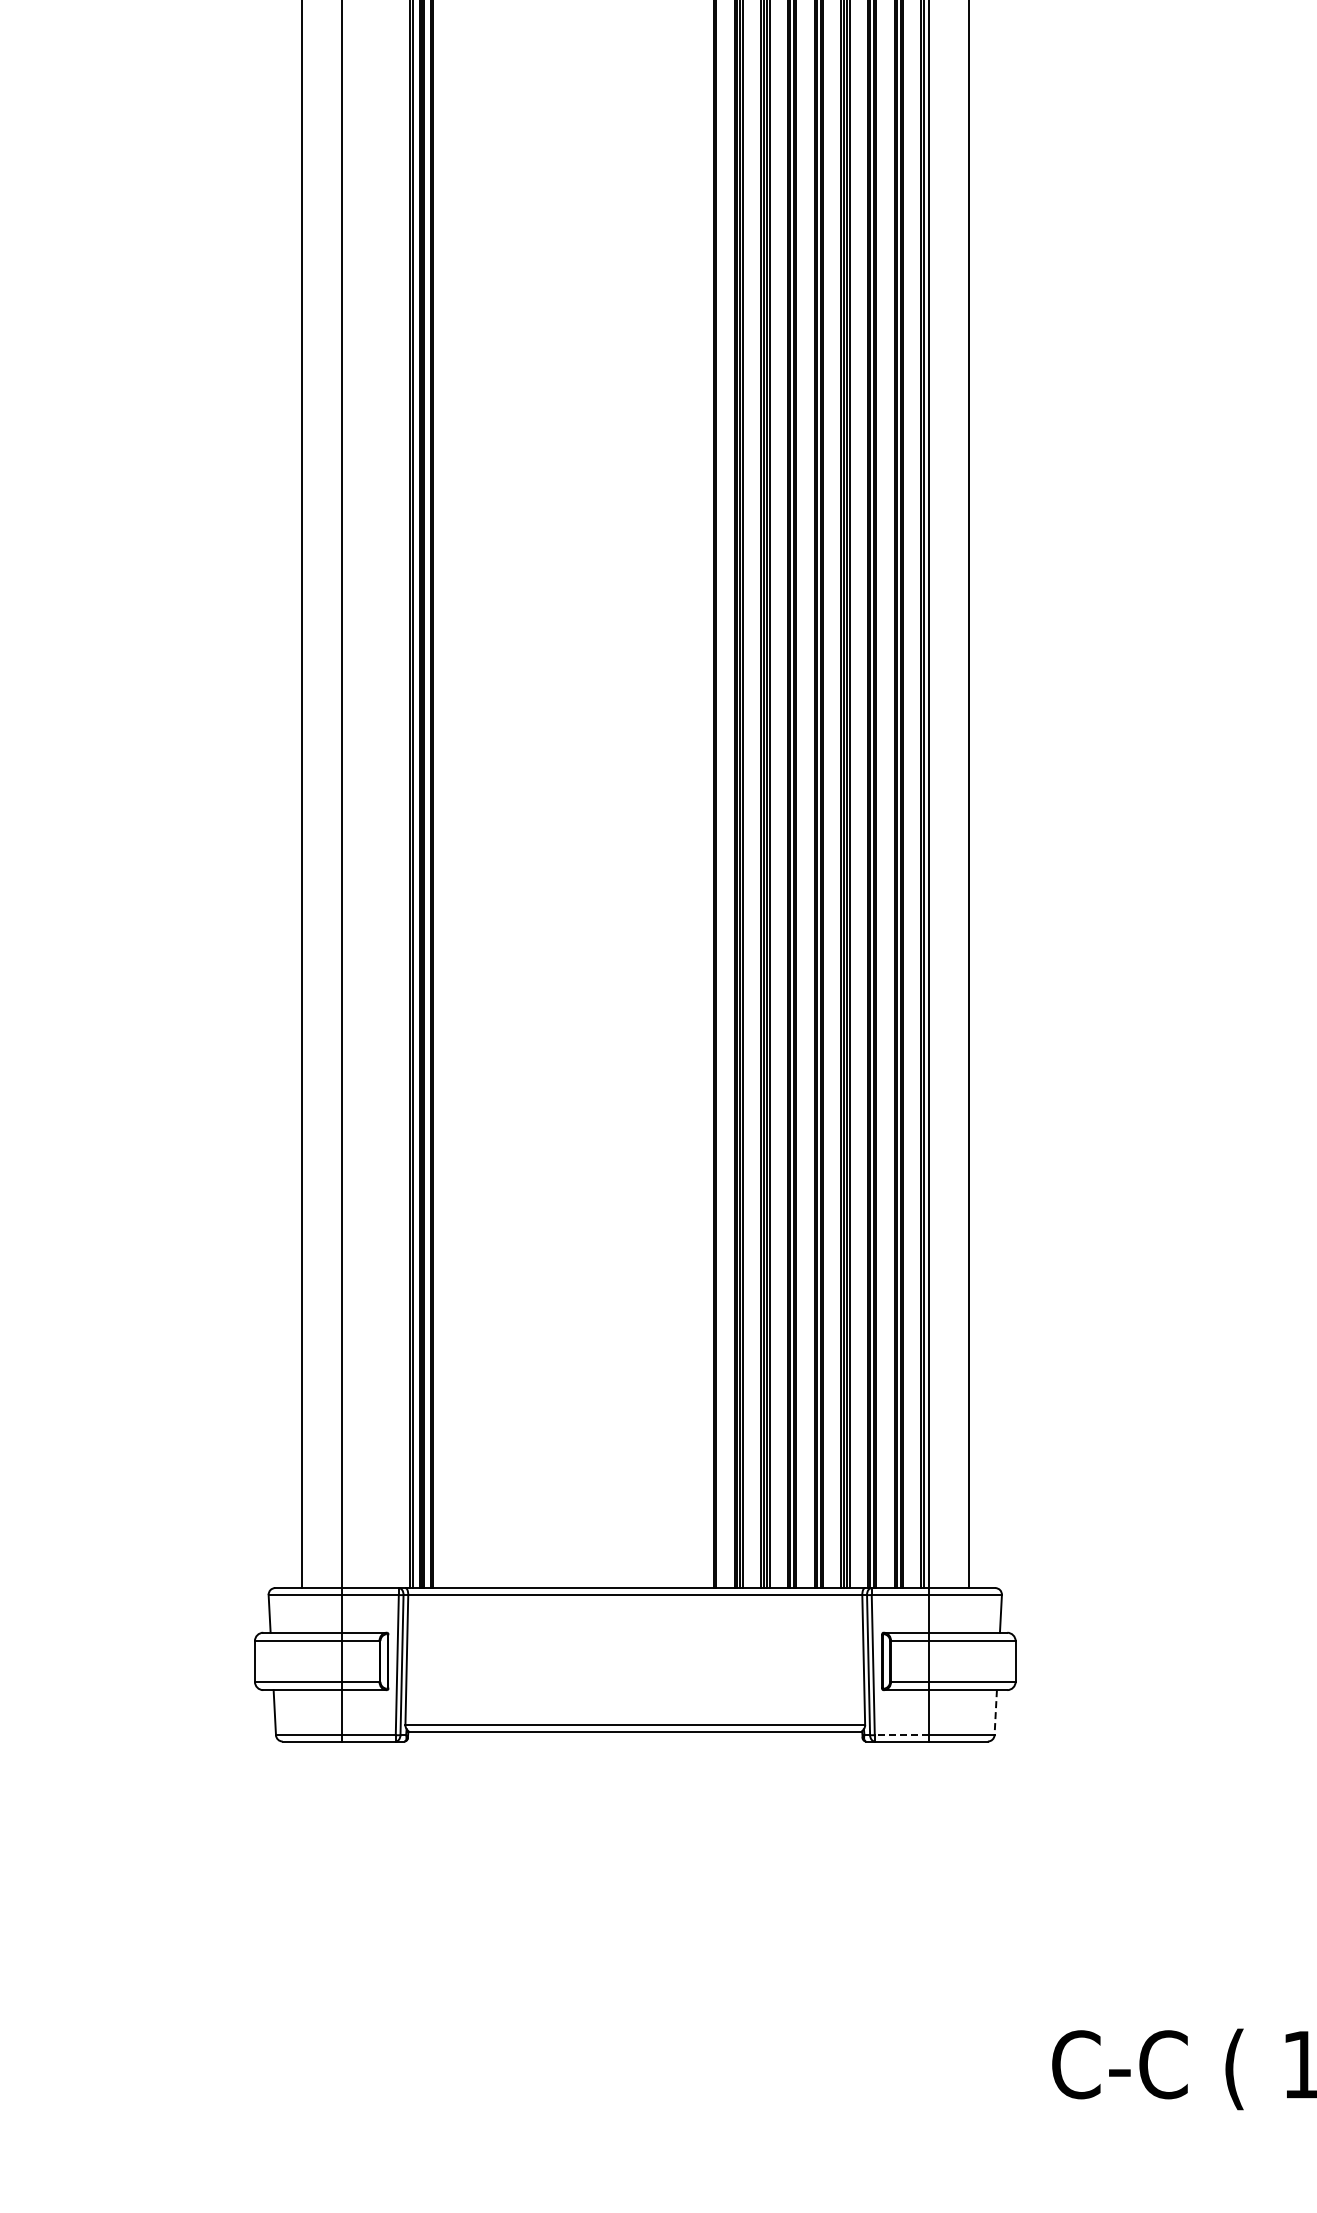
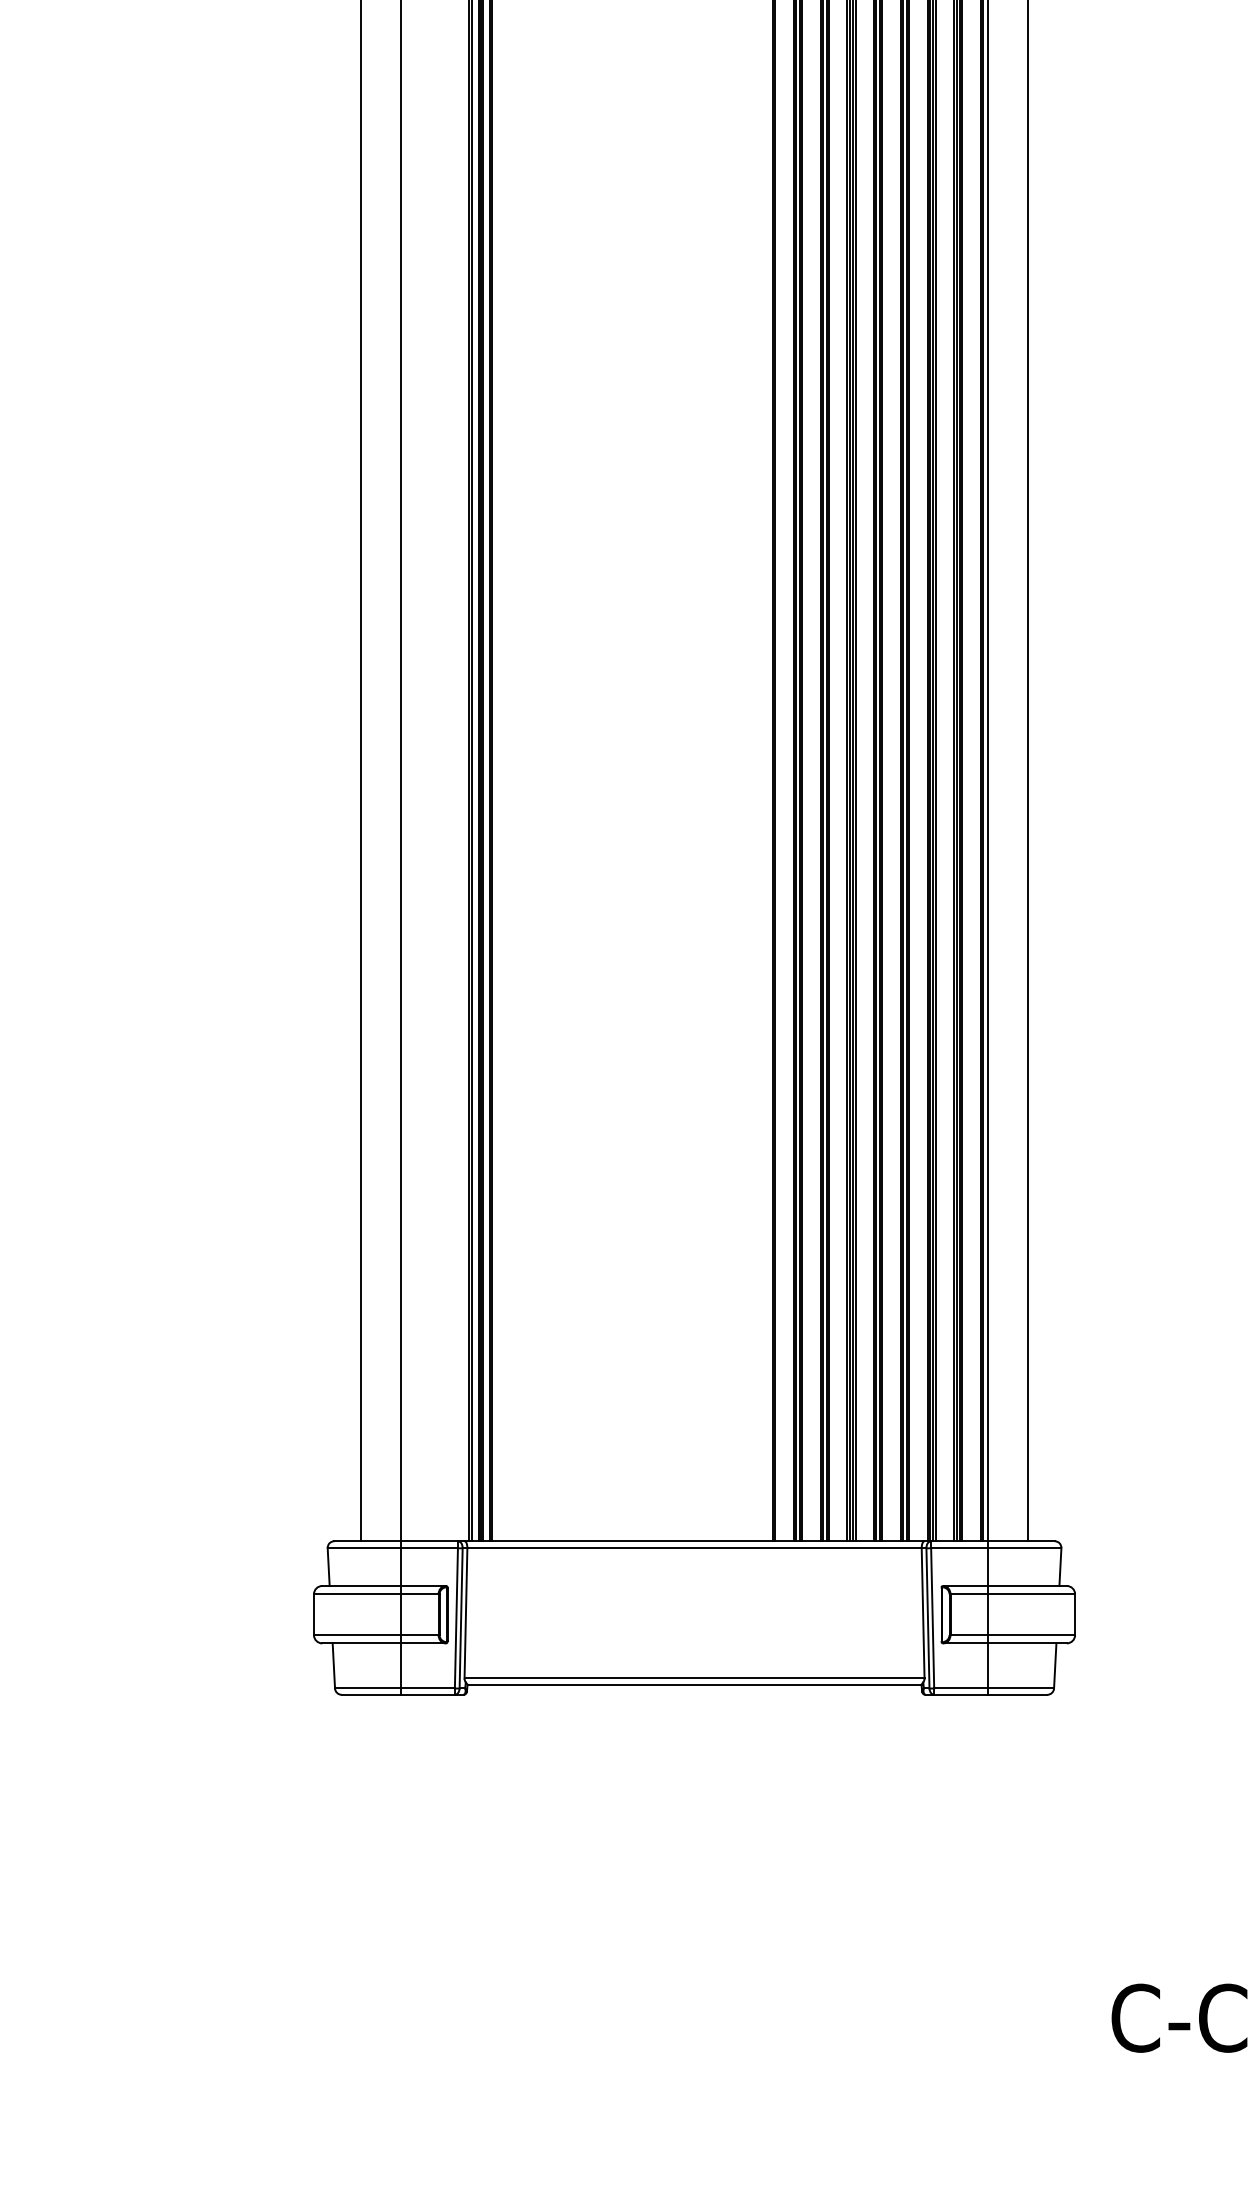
line: (995, 1712) -> (1054, 1665), dashed -> solid
line: (901, 1735) -> (960, 1688), dashed -> solid

